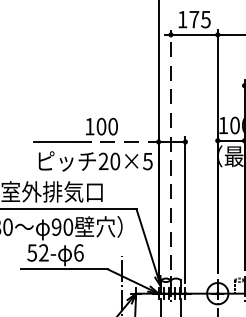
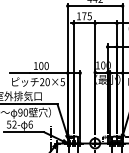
line: (119, 142) -> (49, 73), dashed -> solid
line: (170, 149) -> (73, 76), dashed -> solid

